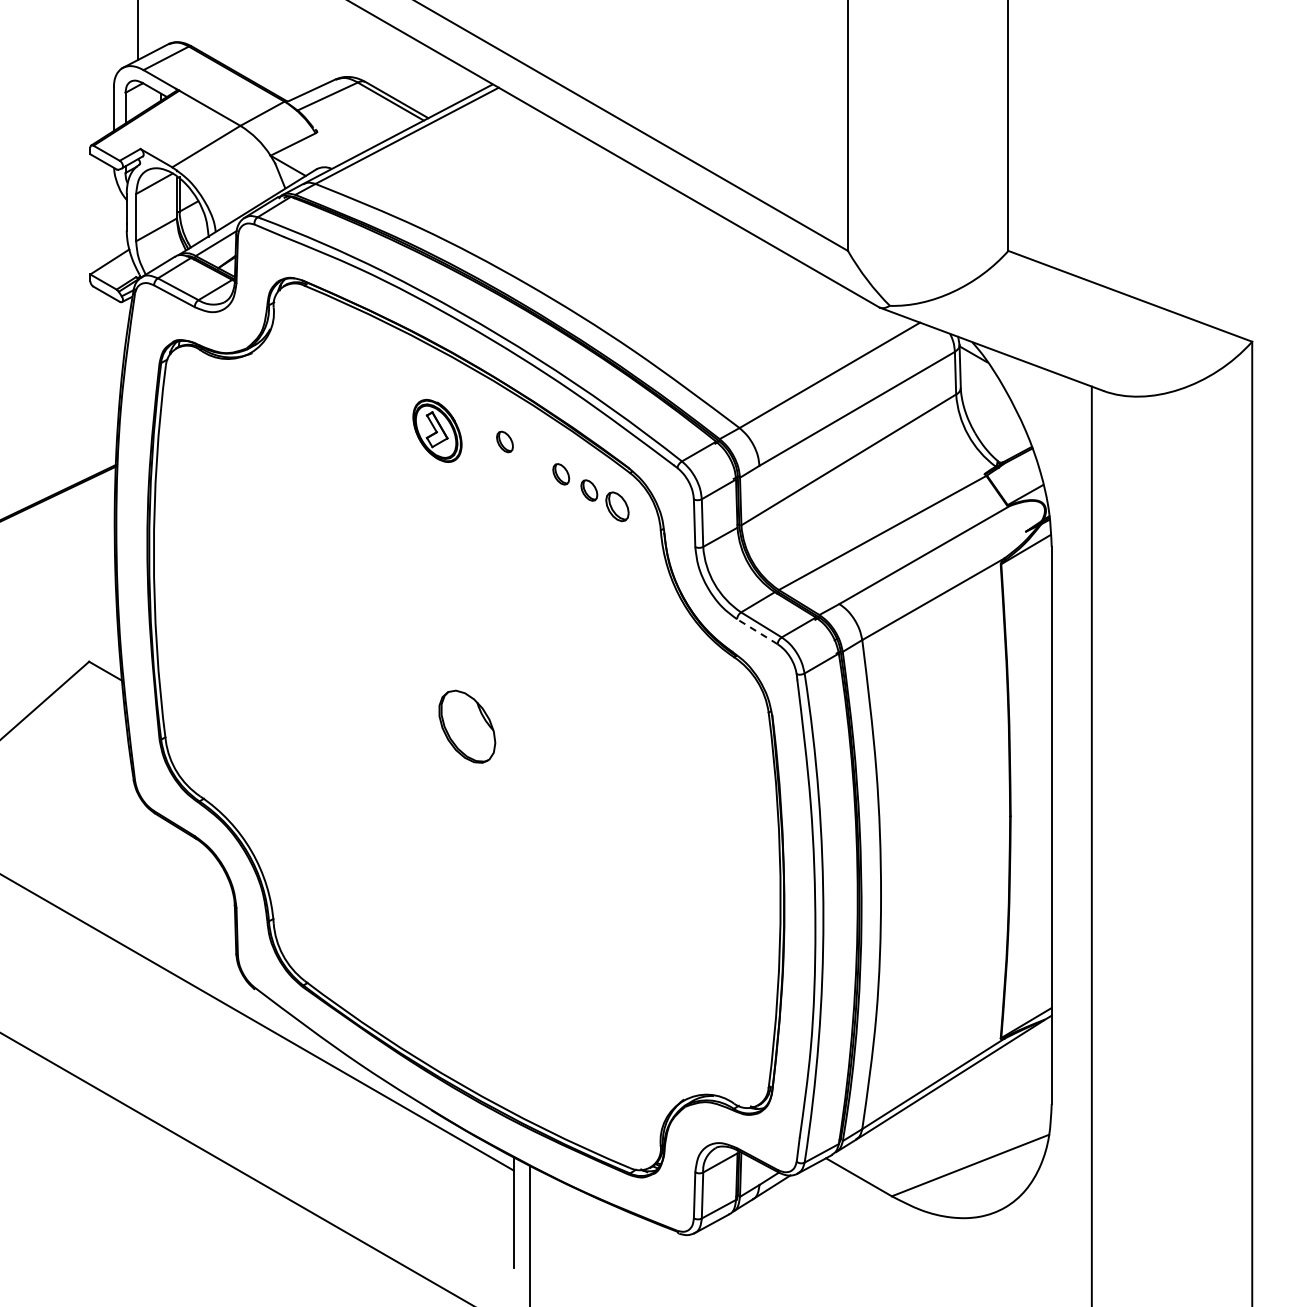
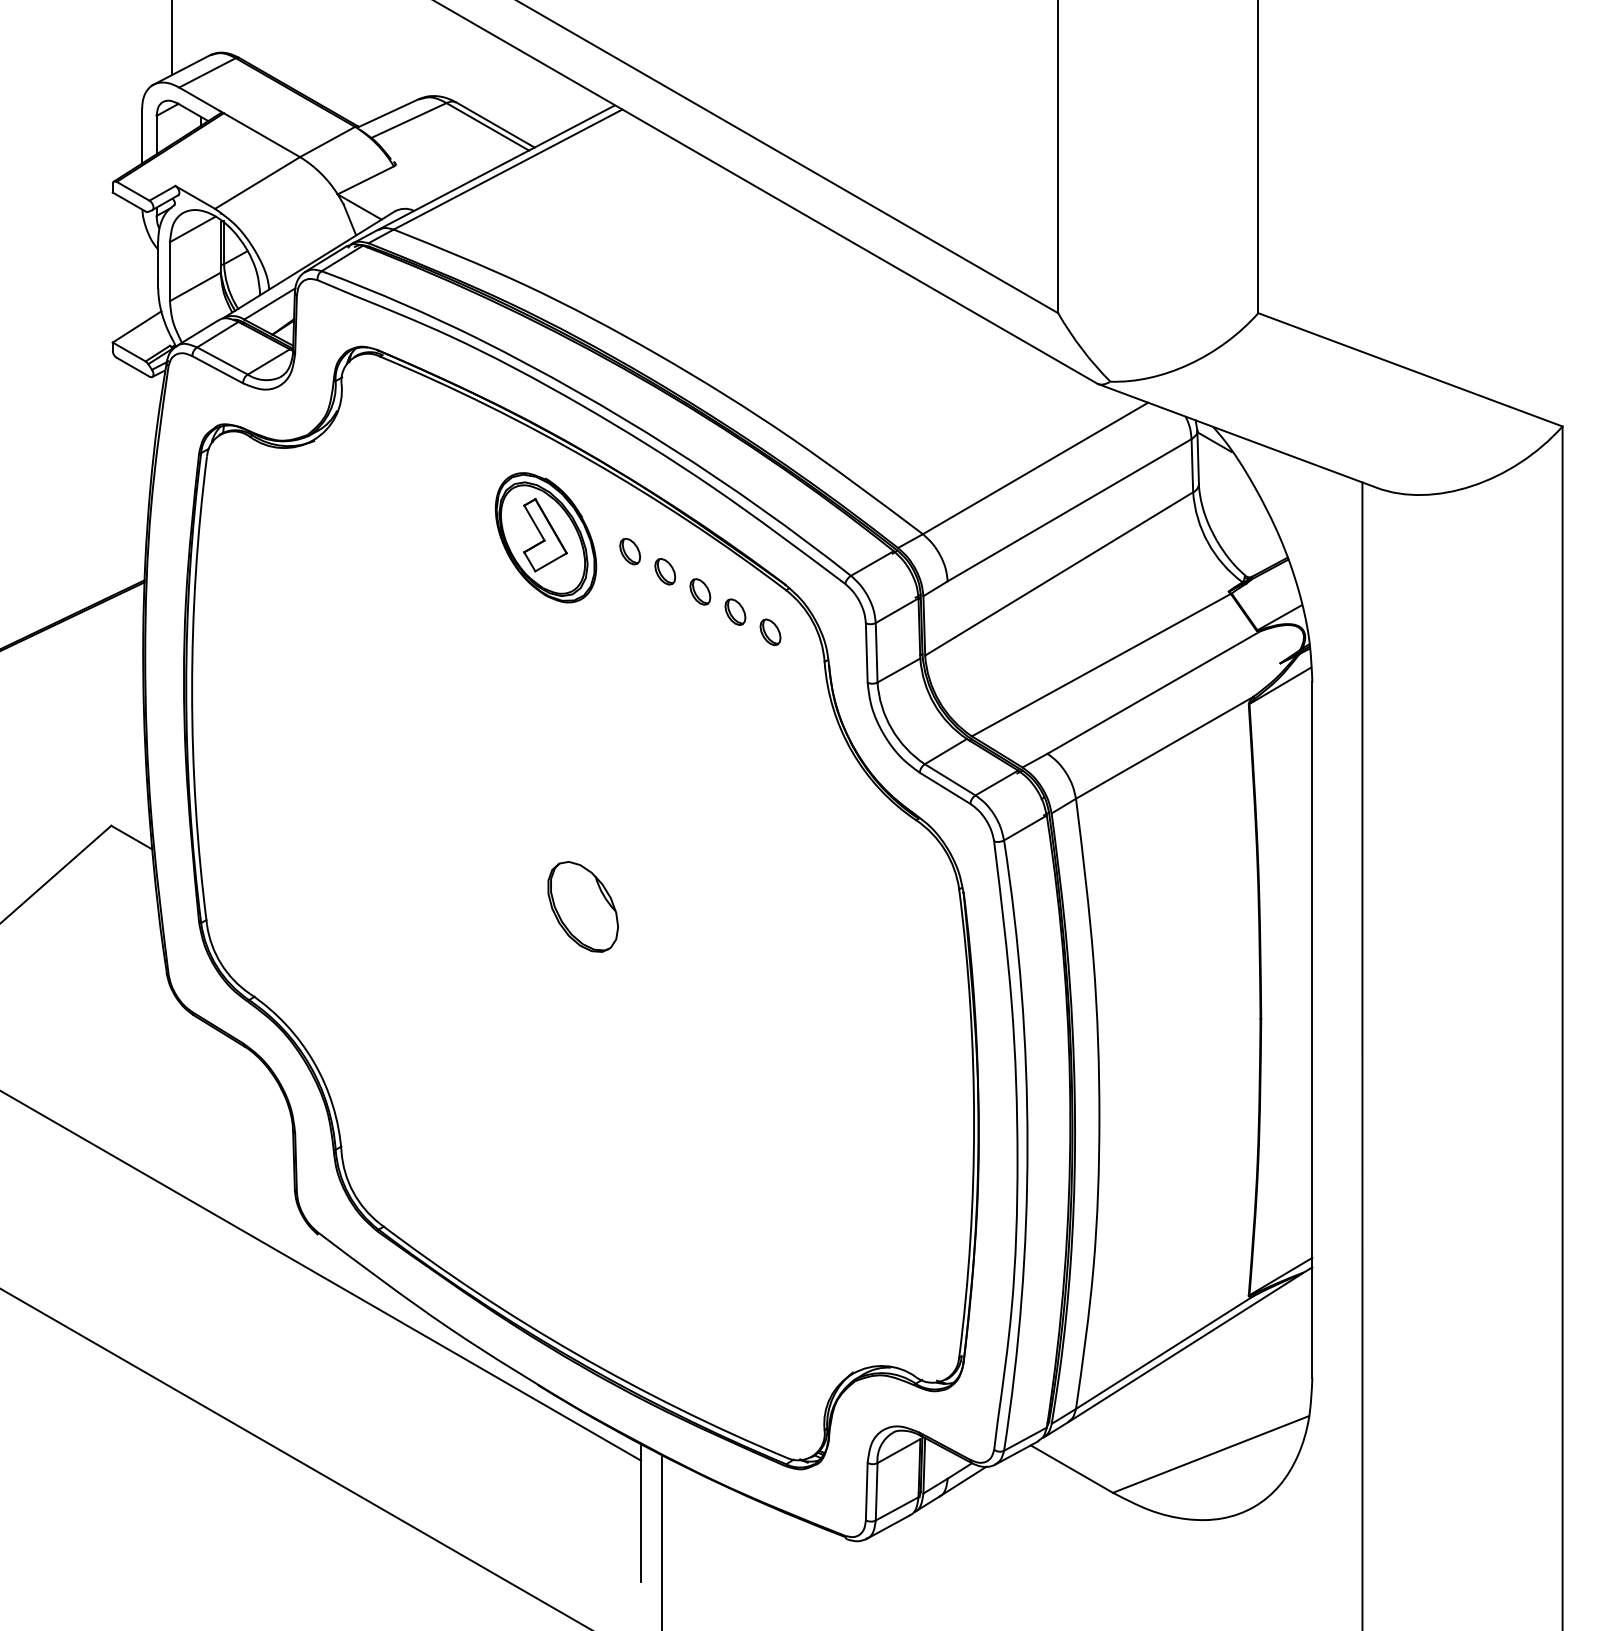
part: (437, 430) -> (545, 537), size x1.67
part: (532, 458) -> (664, 572), added
part: (617, 506) -> (770, 632), size x0.71
line: (757, 631) -> (945, 788), dashed -> solid

